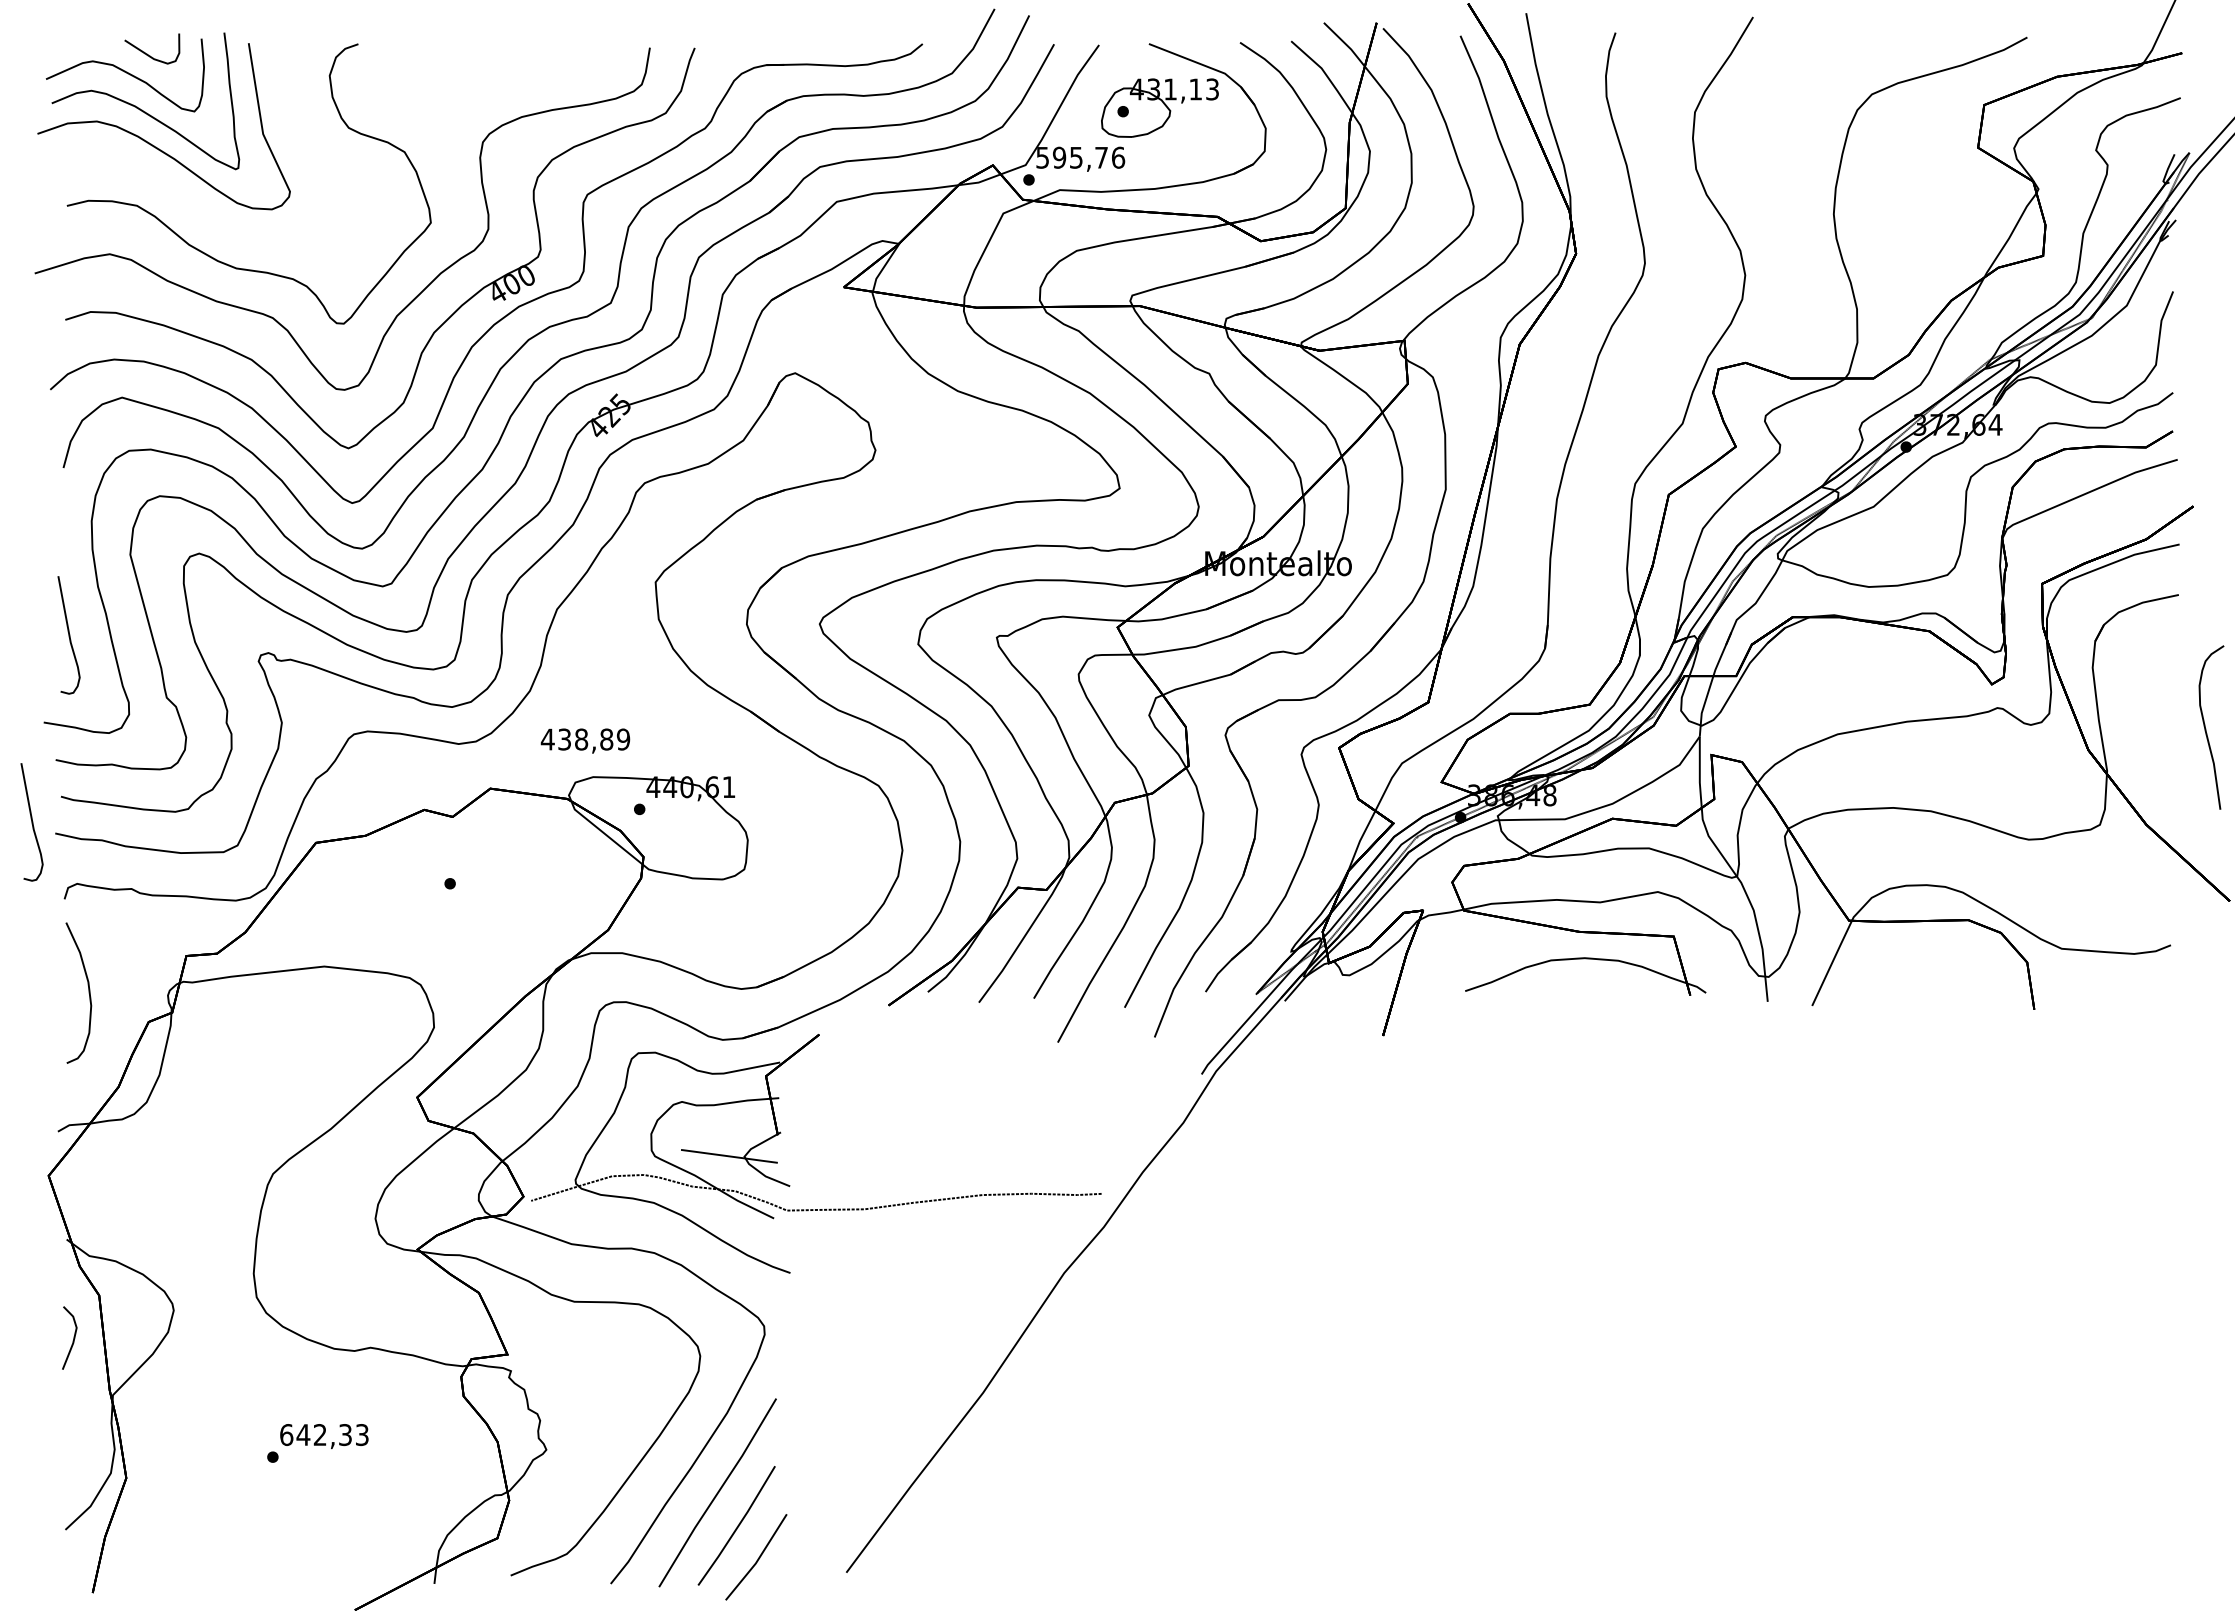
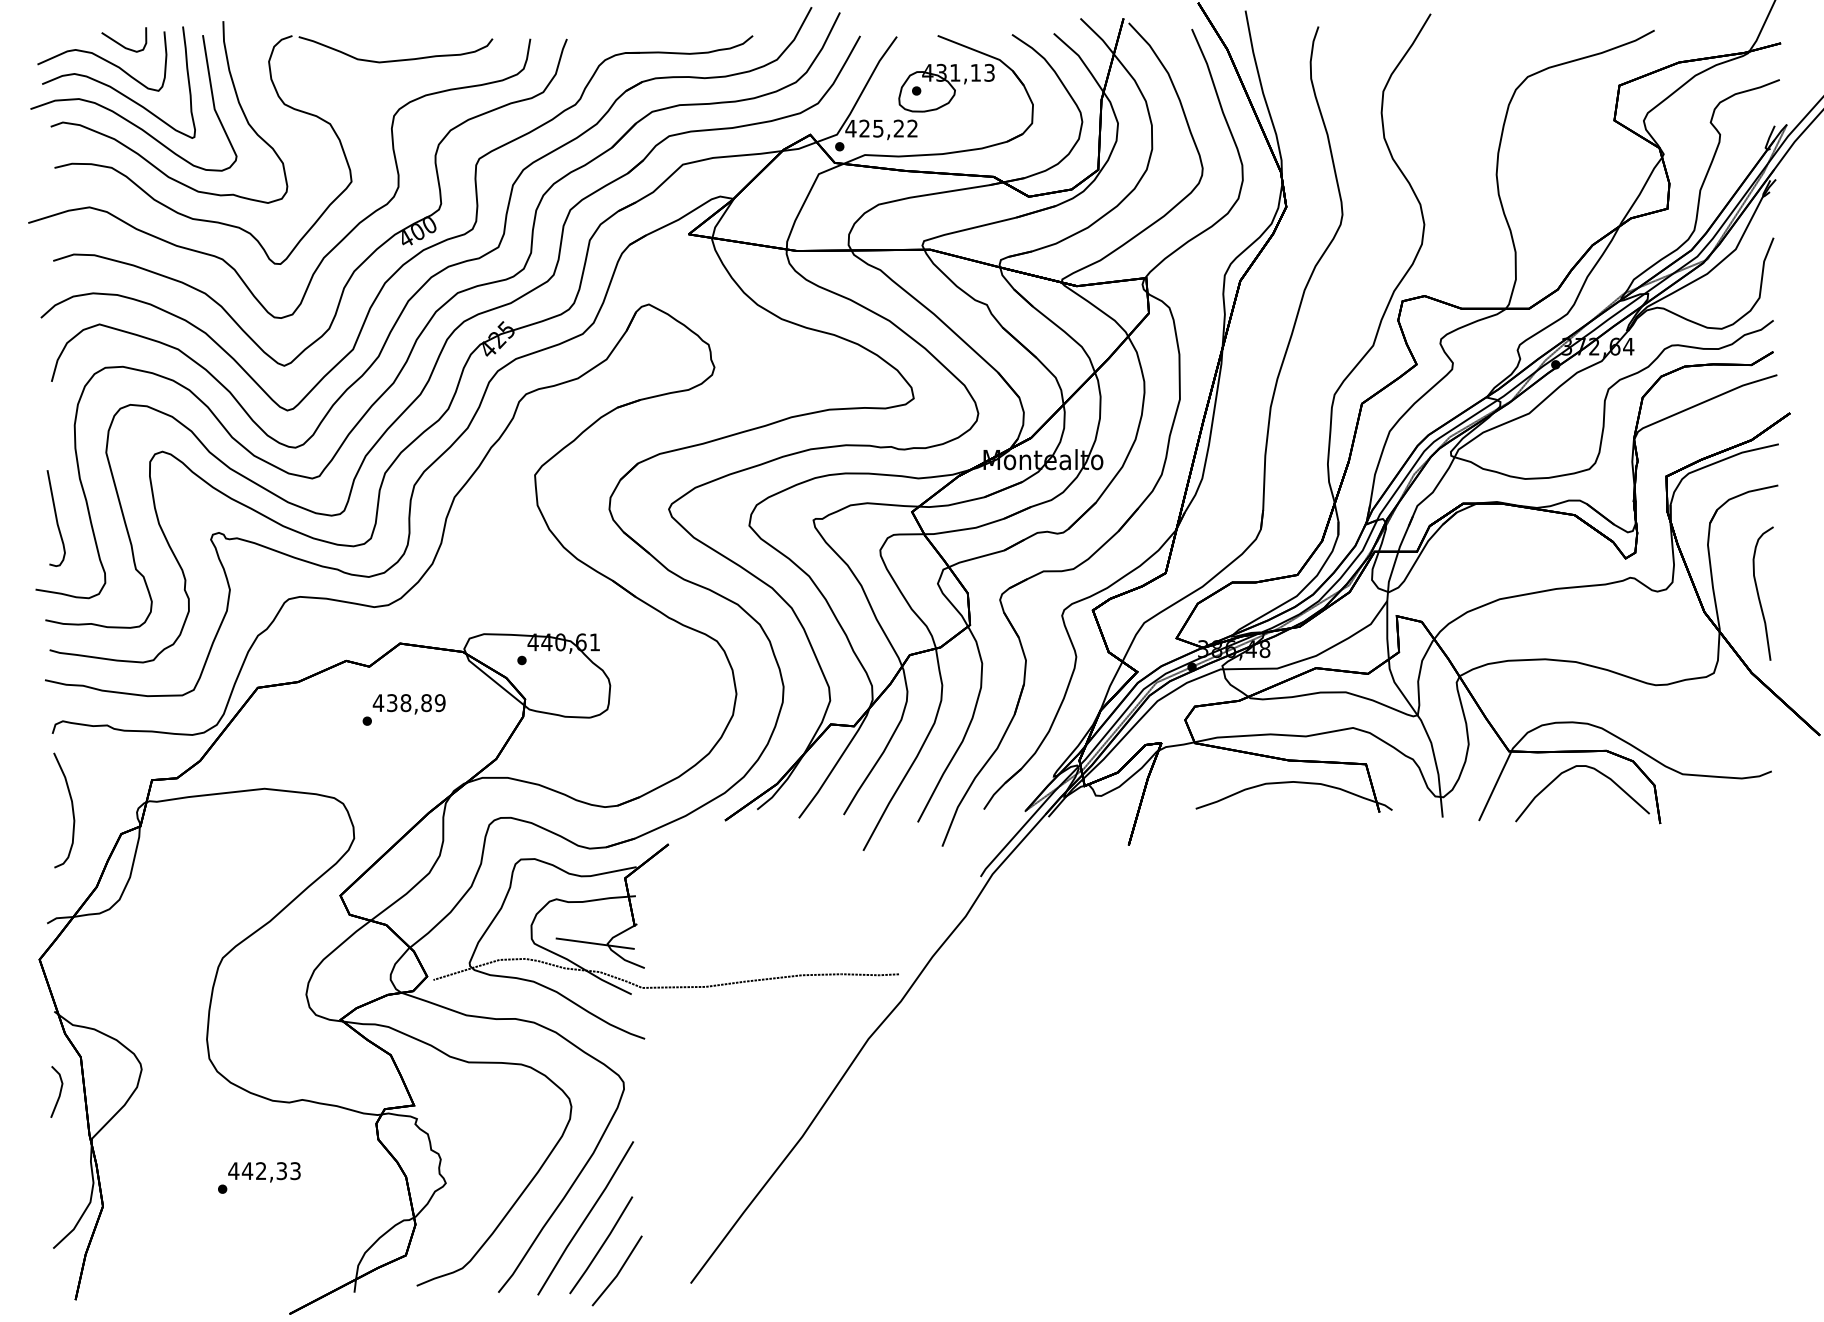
curve: (485, 73) -> (396, 59), added
text: (1080, 157) -> (881, 128), 595,76 -> 425,22
part: (173, 190) -> (141, 155), added
curve: (2206, 728) -> (1759, 594), moved
text: (585, 740) -> (409, 703), moved
curve: (31, 822) -> (25, 671), removed
curve: (1924, 943) -> (1570, 769), added
text: (286, 1434) -> (233, 1170), 642,33 -> 442,33

